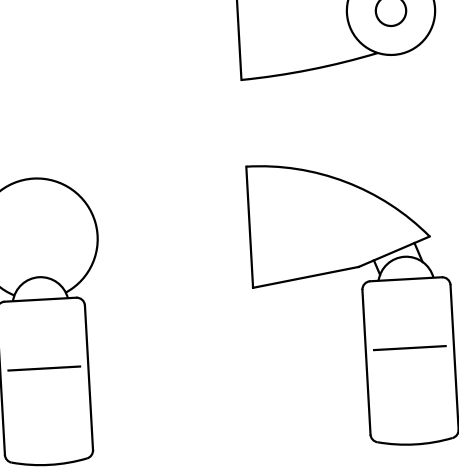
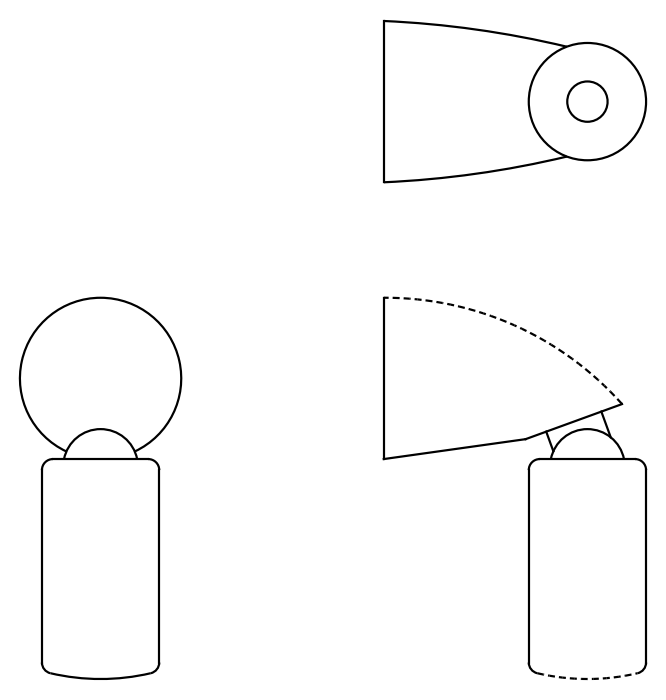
arc: (345, 182) -> (514, 325), solid -> dashed
line: (409, 347) -> (587, 550), removed
line: (44, 368) -> (100, 550), removed
arc: (415, 444) -> (587, 679), solid -> dashed

